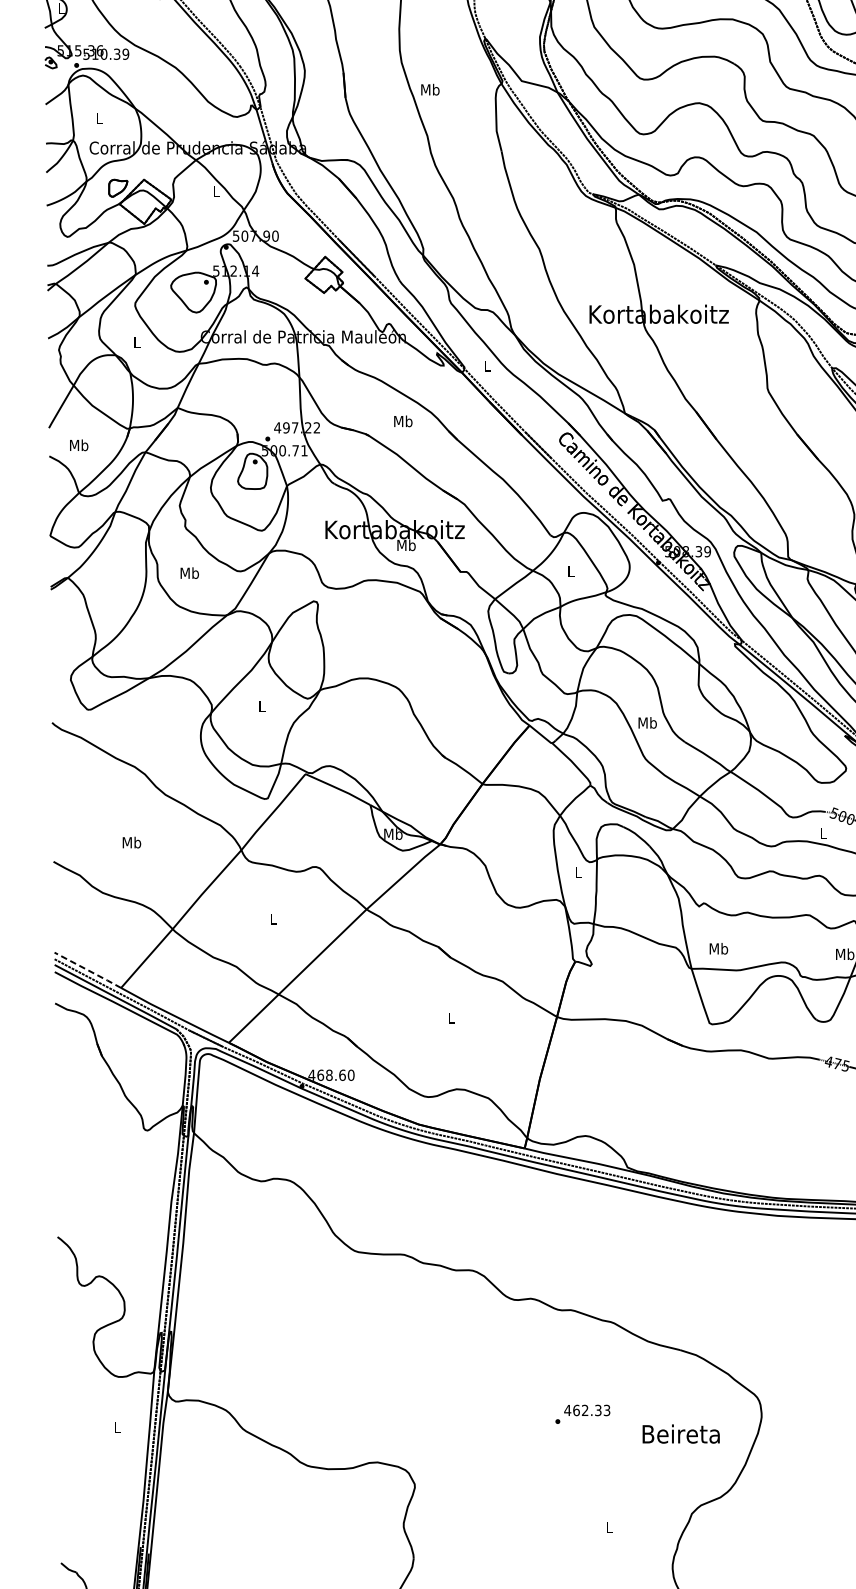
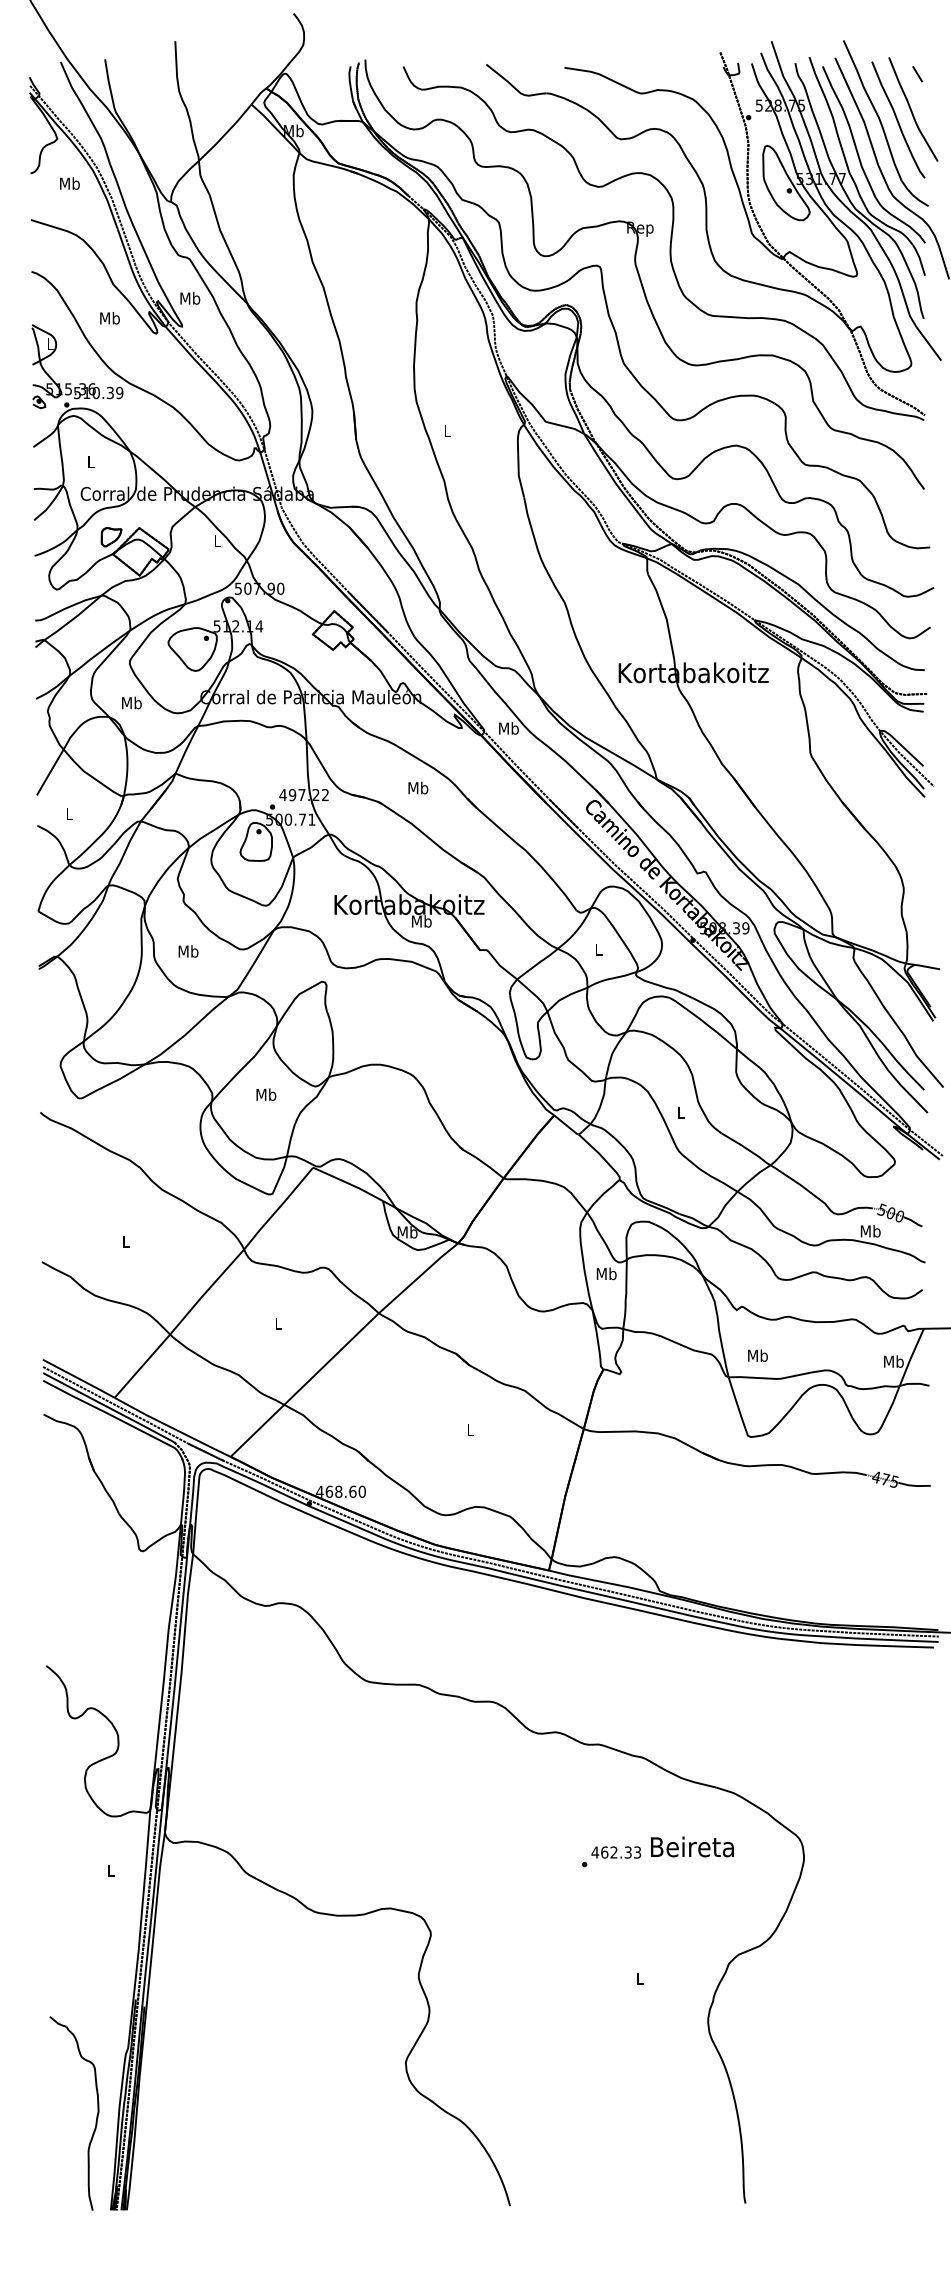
text: (430, 89) -> (447, 430), Mb -> L
text: (136, 341) -> (131, 702), L -> Mb
text: (487, 366) -> (508, 728), L -> Mb
text: (79, 445) -> (69, 813), Mb -> L
text: (262, 706) -> (266, 1094), L -> Mb
text: (647, 722) -> (681, 1112), Mb -> L
text: (823, 833) -> (870, 1231), L -> Mb
text: (132, 842) -> (126, 1241), Mb -> L
text: (578, 872) -> (606, 1273), L -> Mb
line: (87, 969) -> (78, 1378), dashed -> solid
text: (681, 1433) -> (692, 1846), moved

